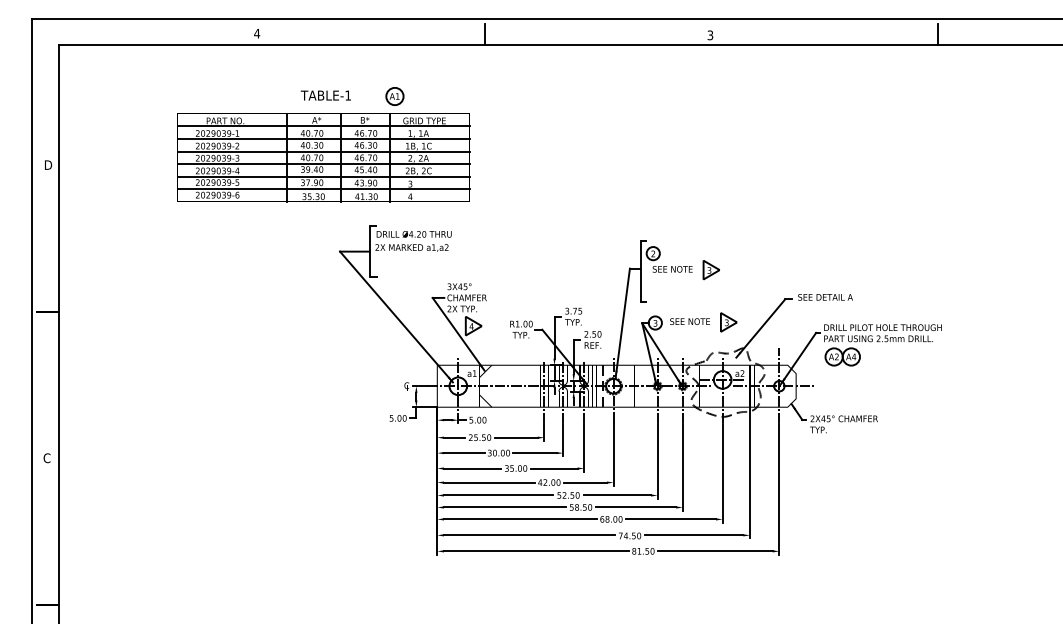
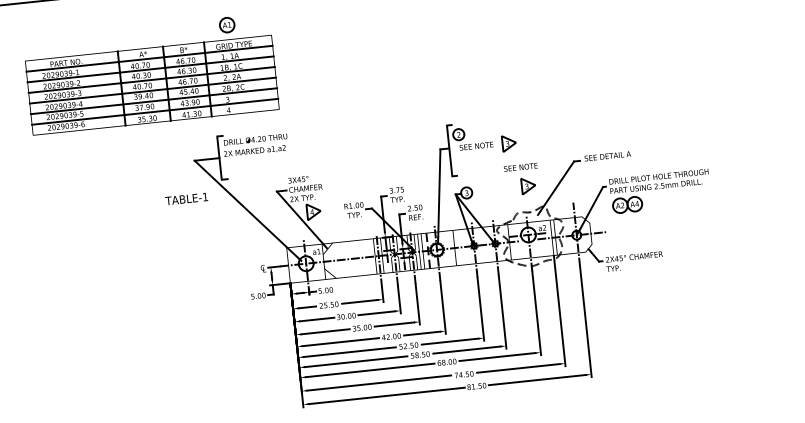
text: (325, 95) -> (186, 198), moved
part: (323, 157) -> (152, 85), moved
text: (689, 321) -> (520, 167), moved

